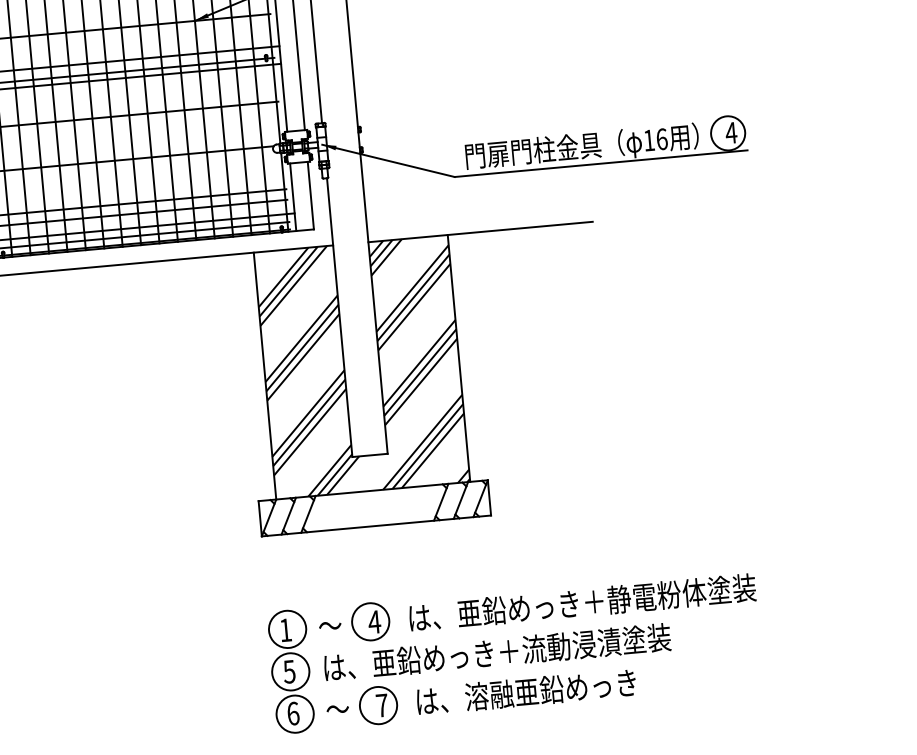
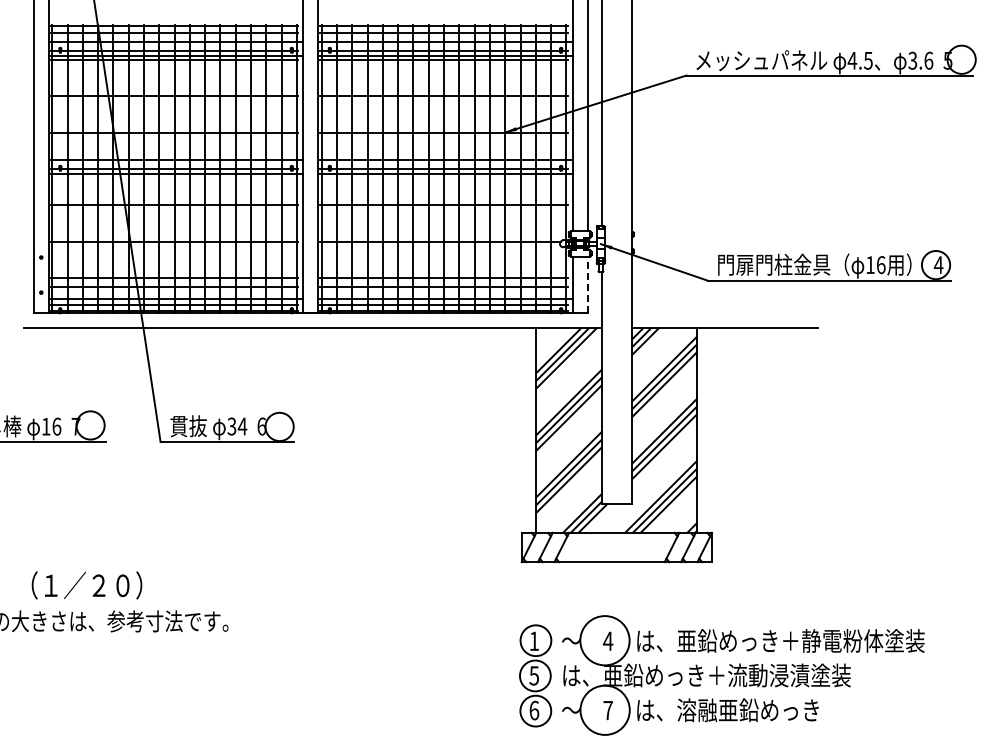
line: (310, 194) -> (587, 284), solid -> dashed
circle: (370, 621) -> (604, 640), size x1.6
circle: (377, 704) -> (604, 709), size x1.6

